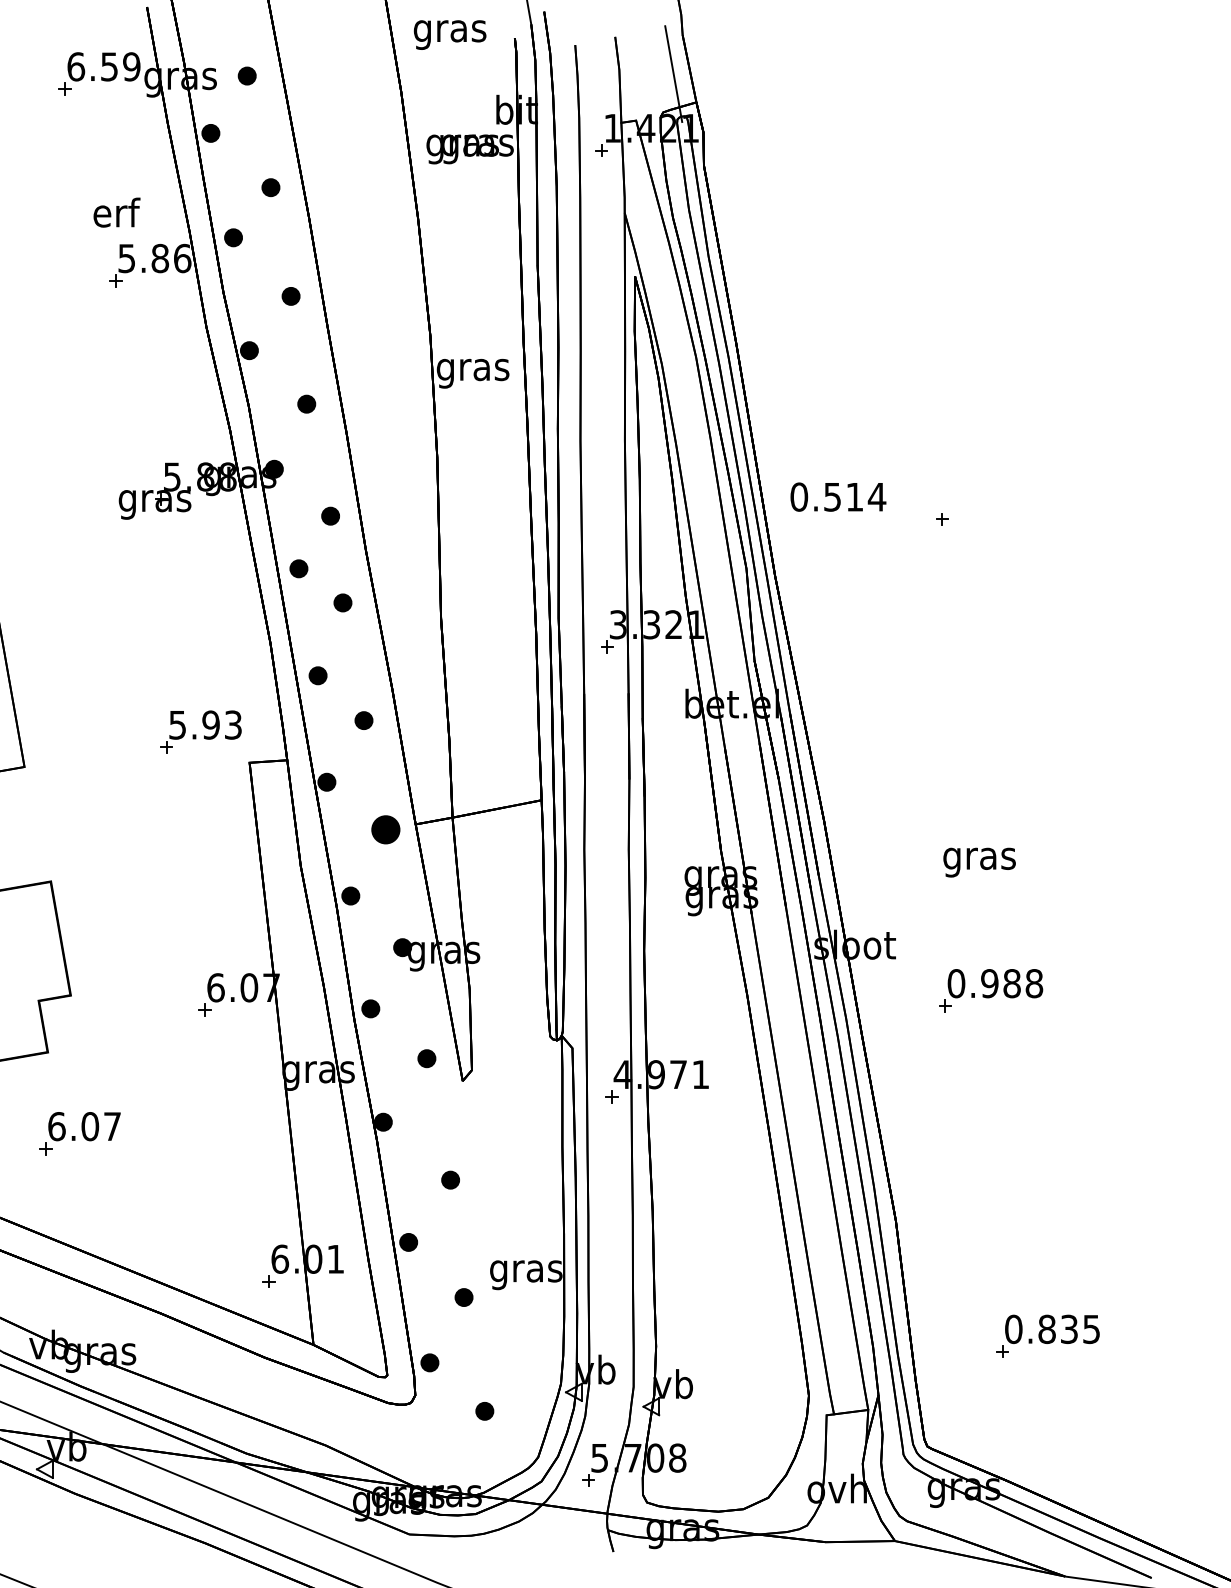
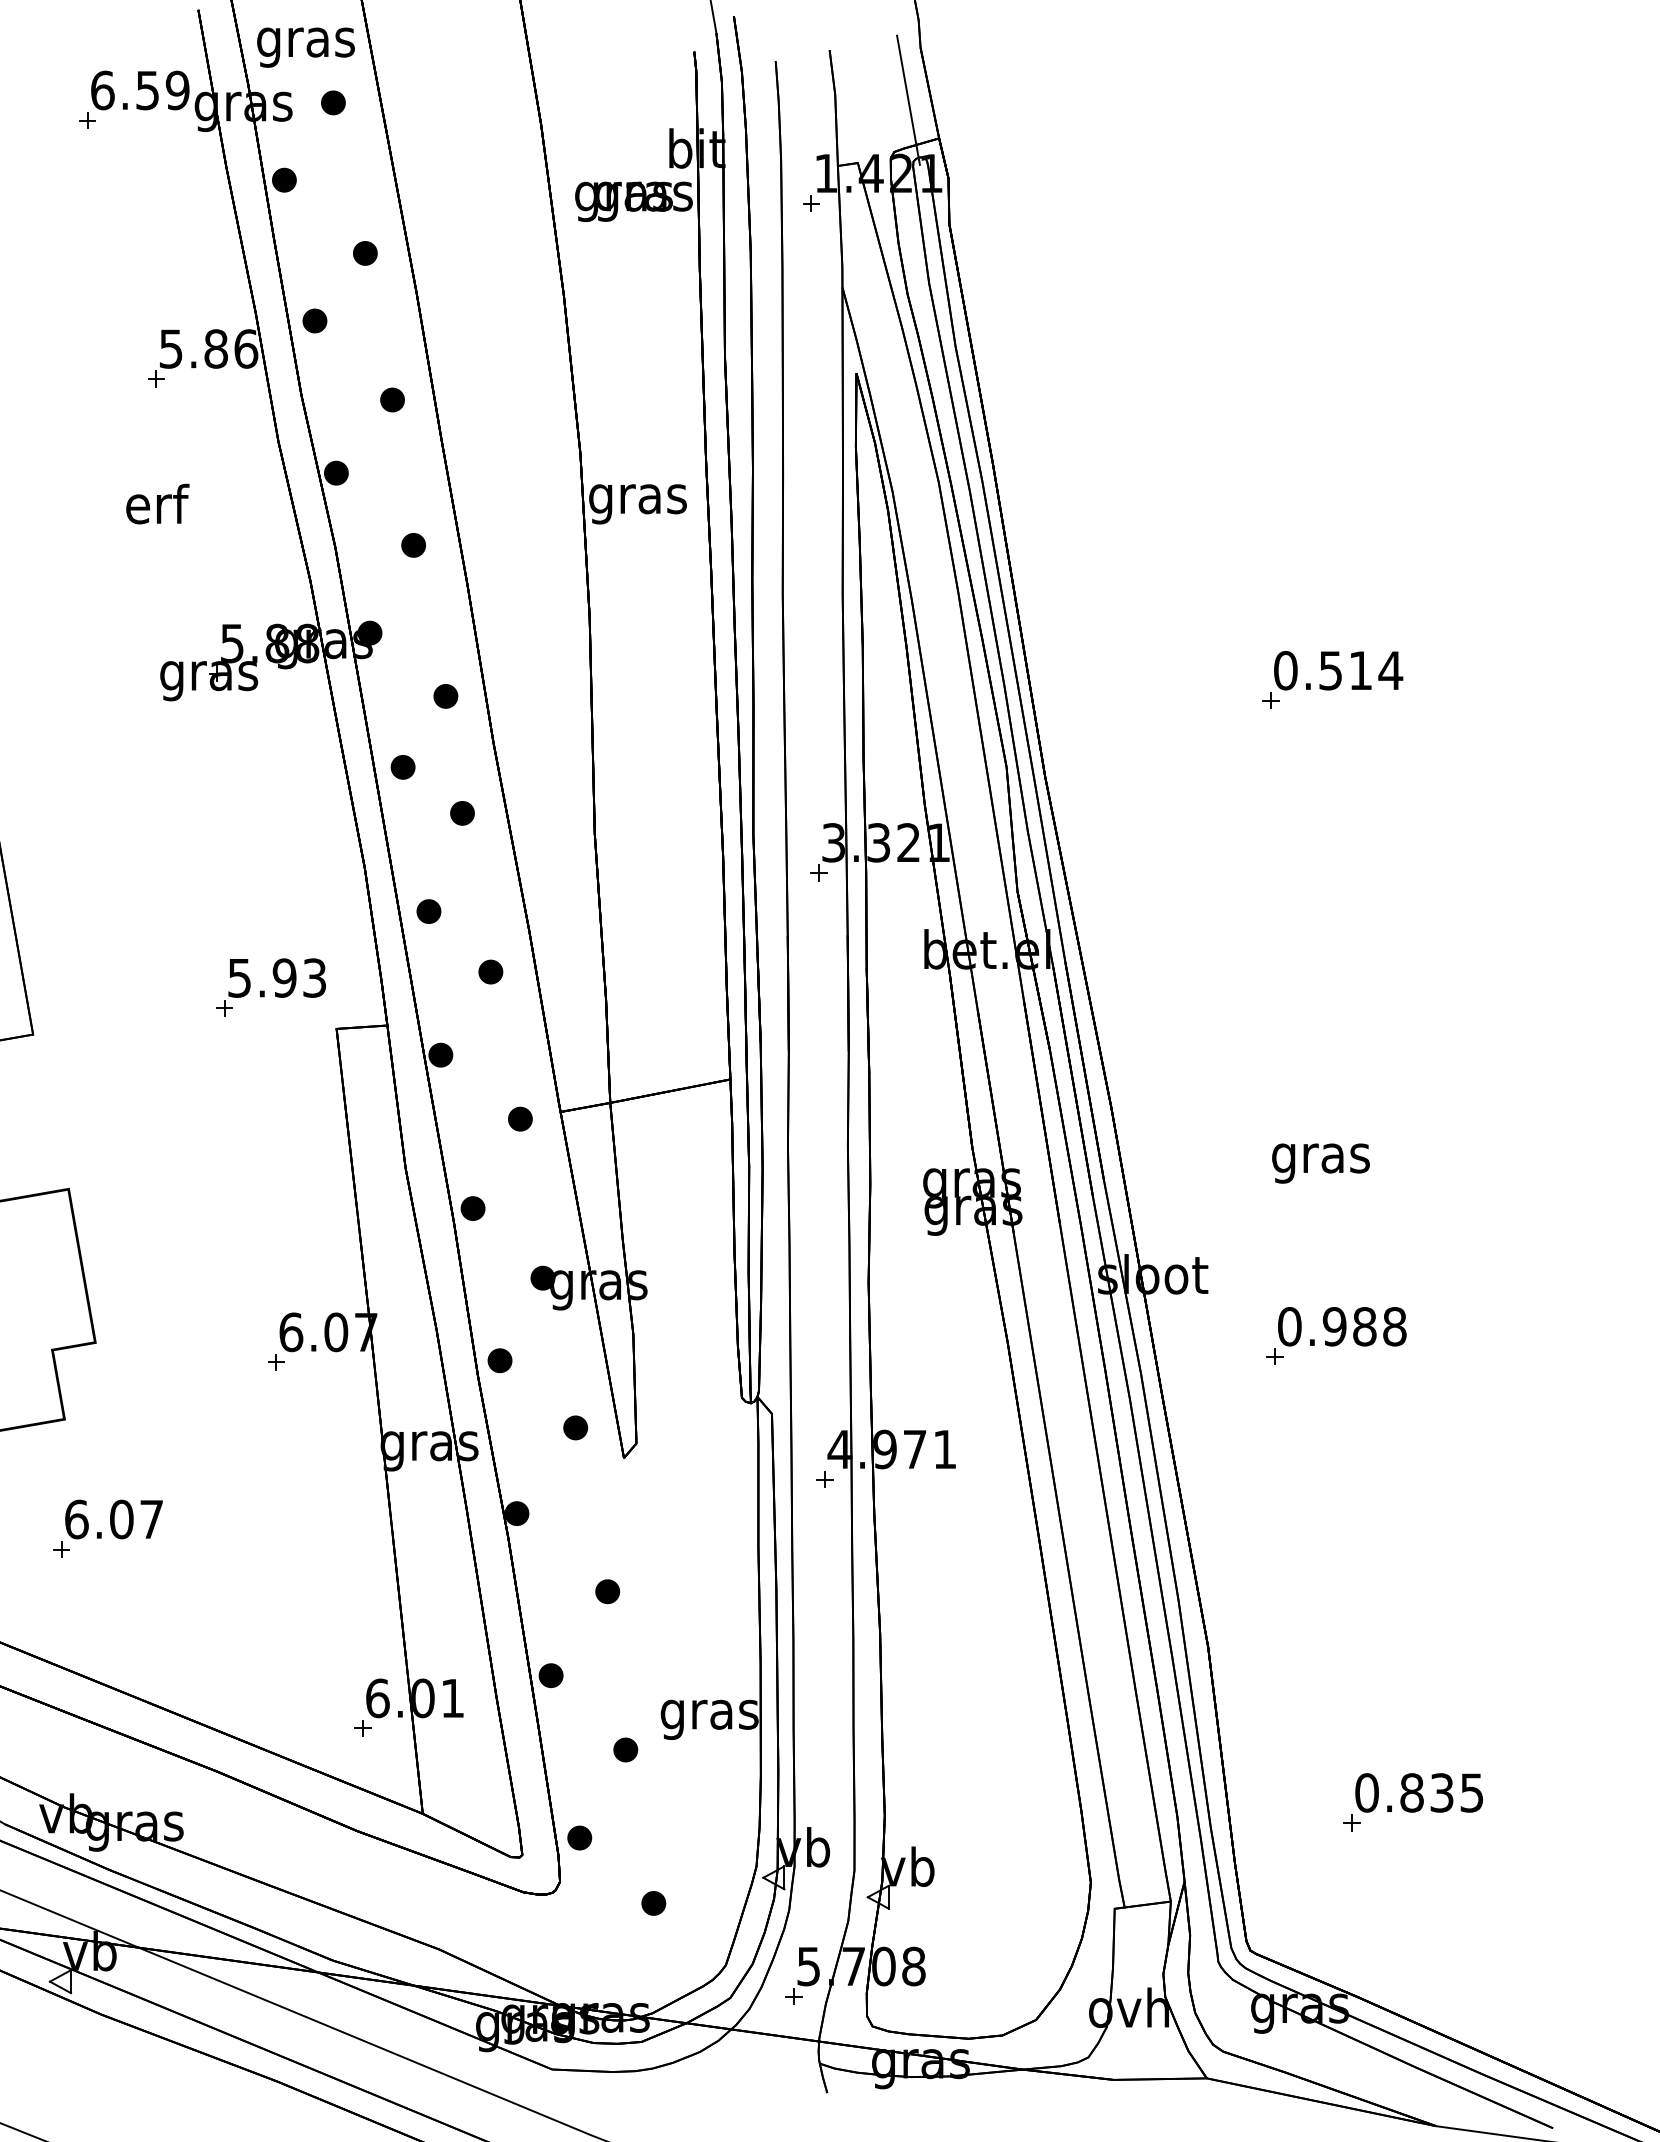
text: (449, 34) -> (305, 47), moved
text: (116, 212) -> (157, 503), moved
text: (838, 496) -> (1338, 670), moved
part: (385, 829) -> (520, 1118), size x0.62

